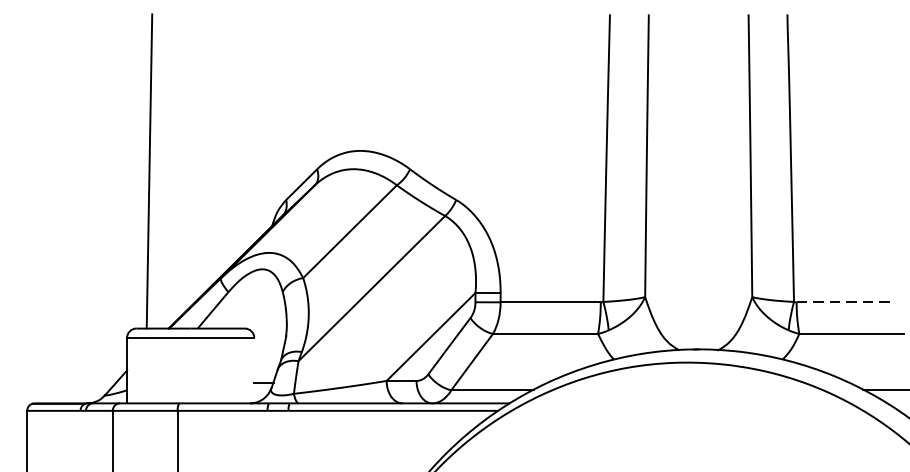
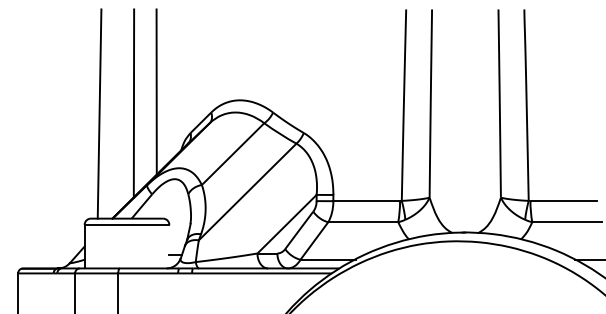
line: (234, 137) -> (156, 91), added
line: (200, 155) -> (133, 103), added
line: (847, 302) -> (564, 201), dashed -> solid

